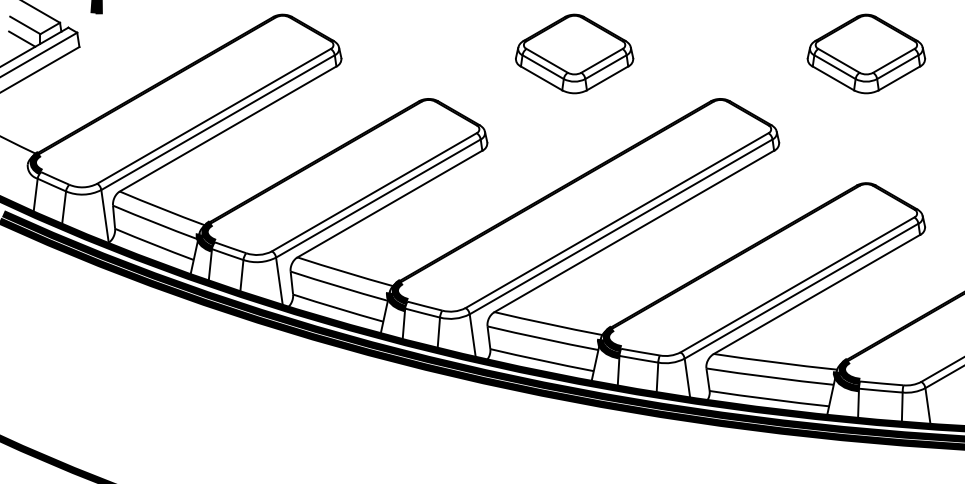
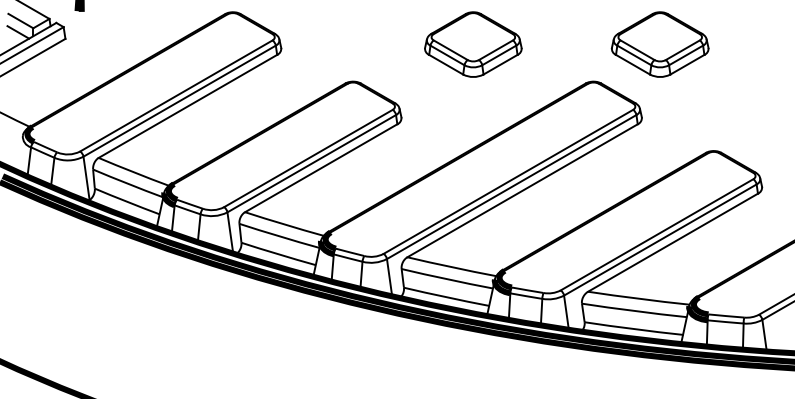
part: (866, 53) -> (660, 44), moved

